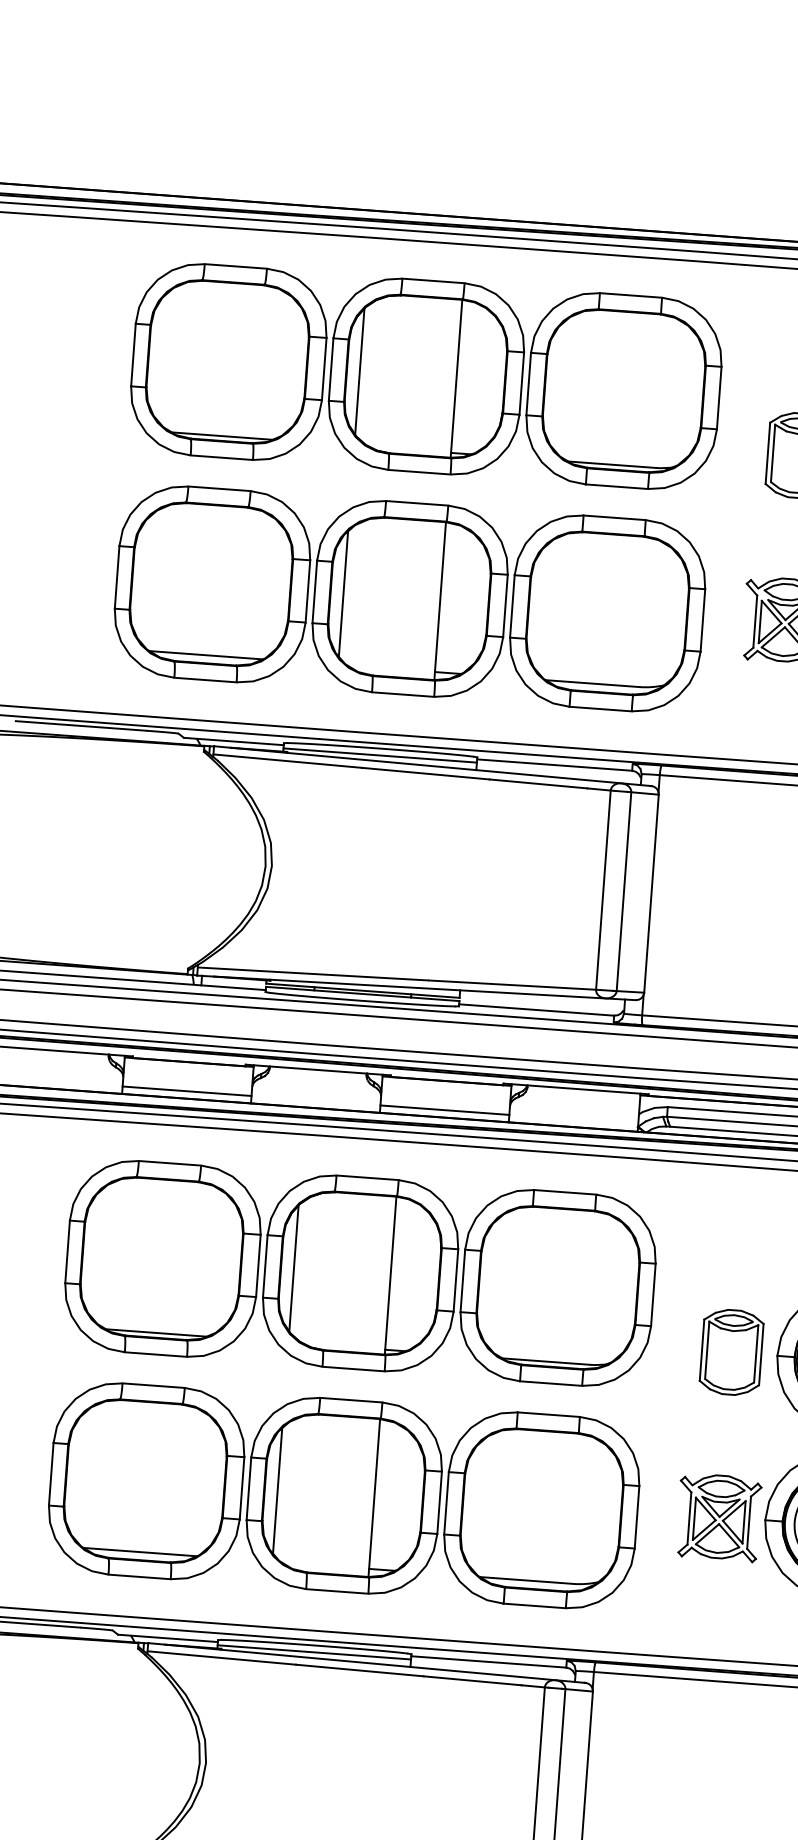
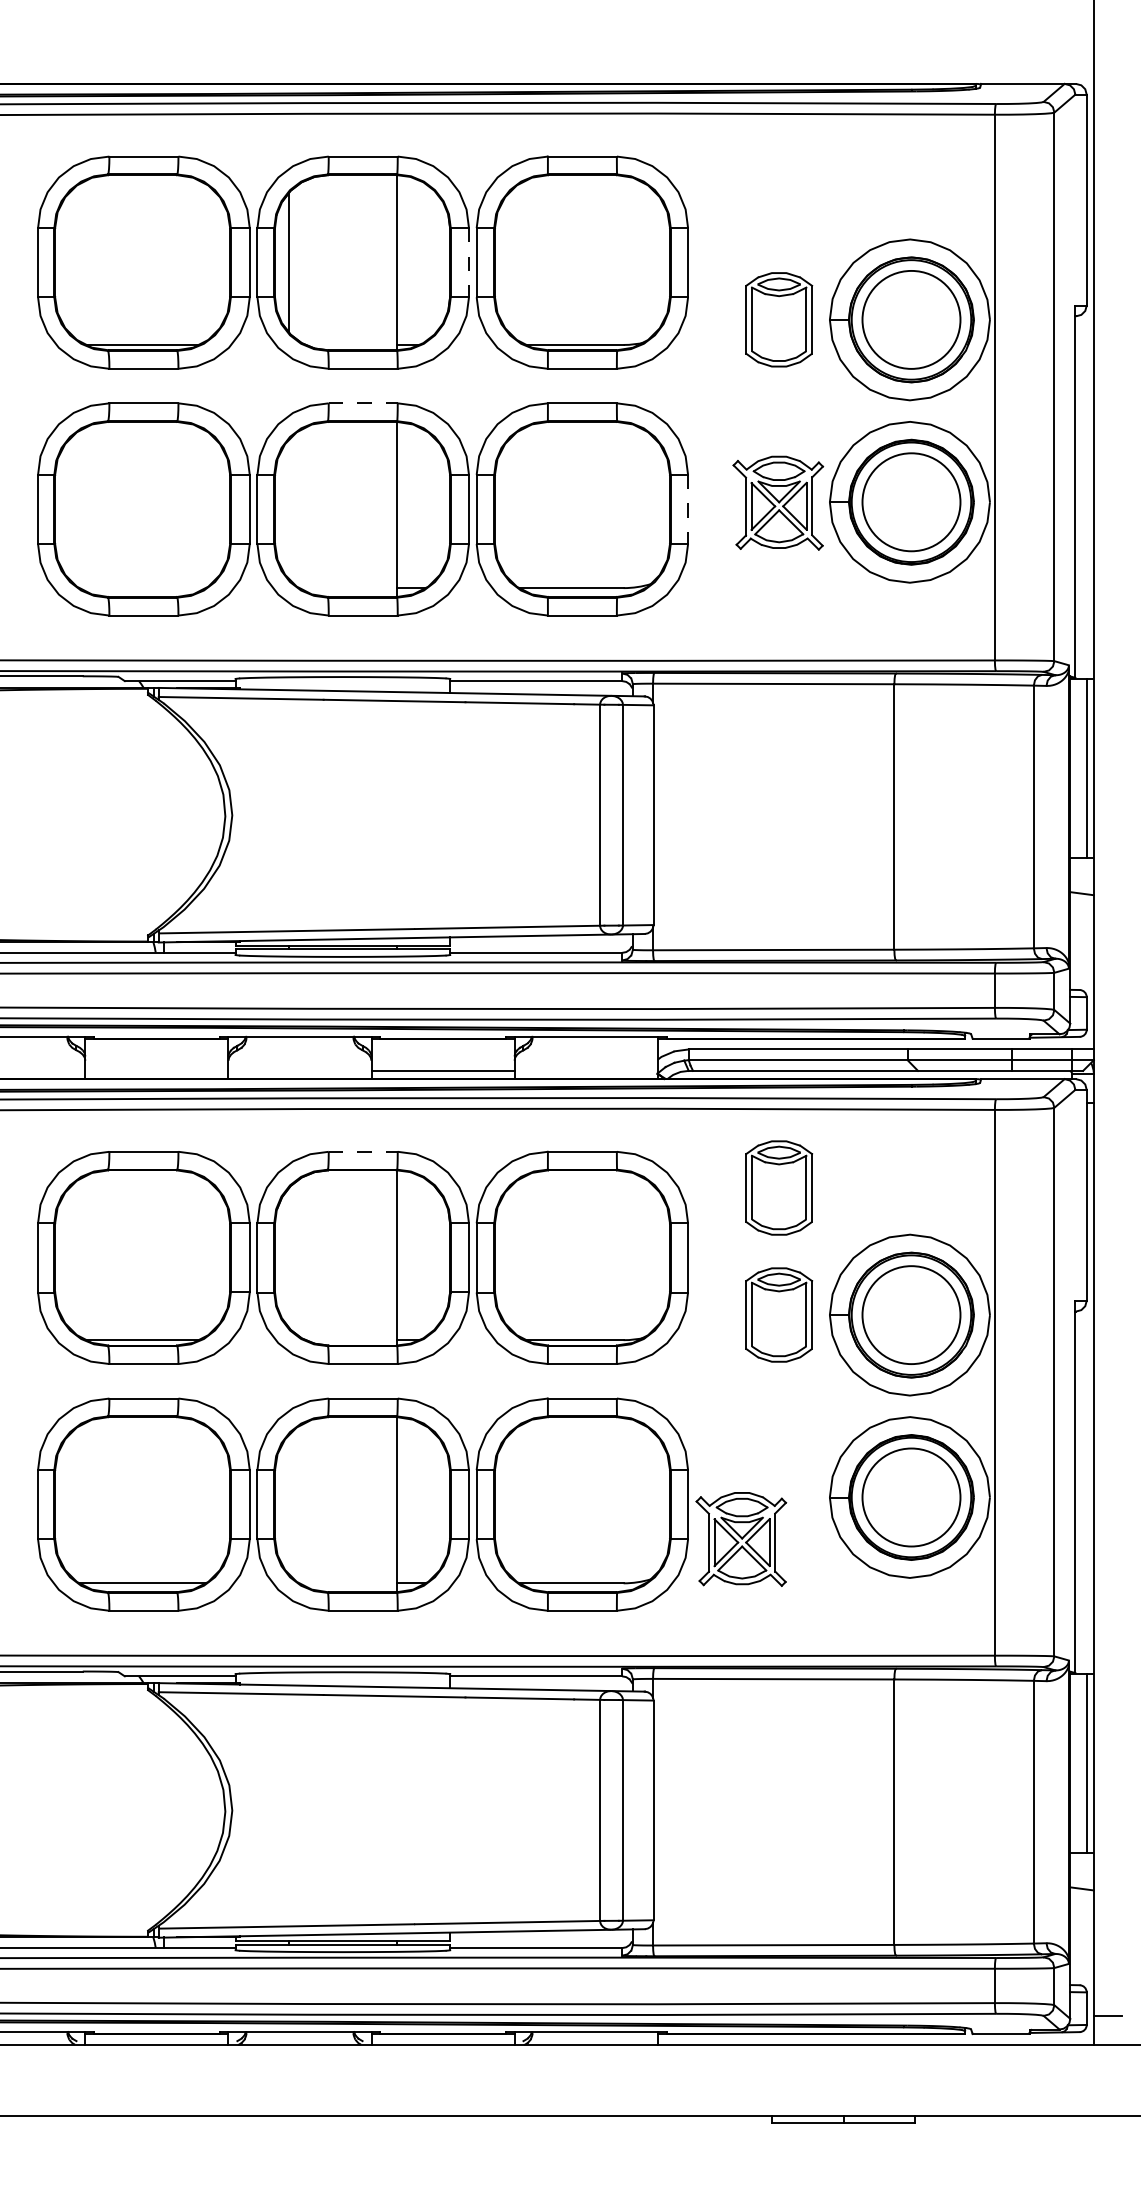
line: (522, 383) -> (469, 262), solid -> dashed
line: (417, 503) -> (363, 403), solid -> dashed
line: (343, 594) -> (289, 509), removed
line: (703, 620) -> (688, 509), solid -> dashed
line: (206, 655) -> (142, 588), removed
line: (379, 755) -> (342, 684), removed
line: (186, 1090) -> (156, 1070), removed
line: (367, 1177) -> (363, 1151), solid -> dashed
part: (740, 1237) -> (779, 1187), added
line: (294, 1268) -> (289, 1257), removed
line: (277, 1490) -> (289, 1504), removed
part: (718, 1517) -> (741, 1539), moved
line: (314, 1651) -> (342, 1679), removed

